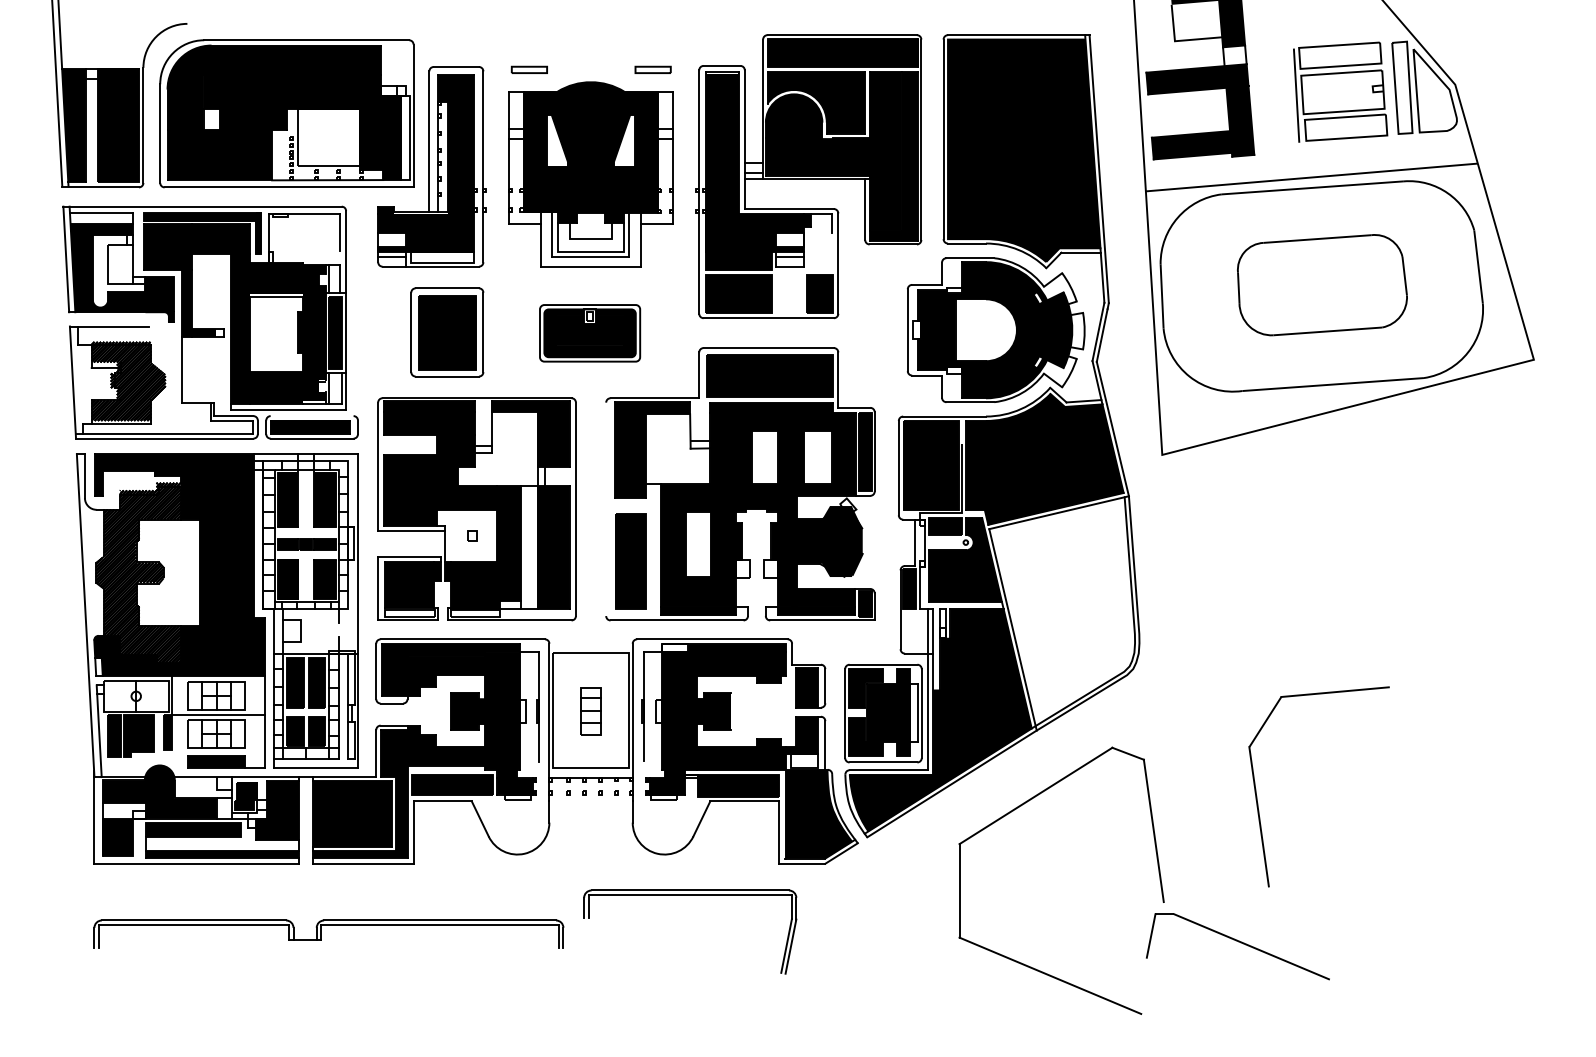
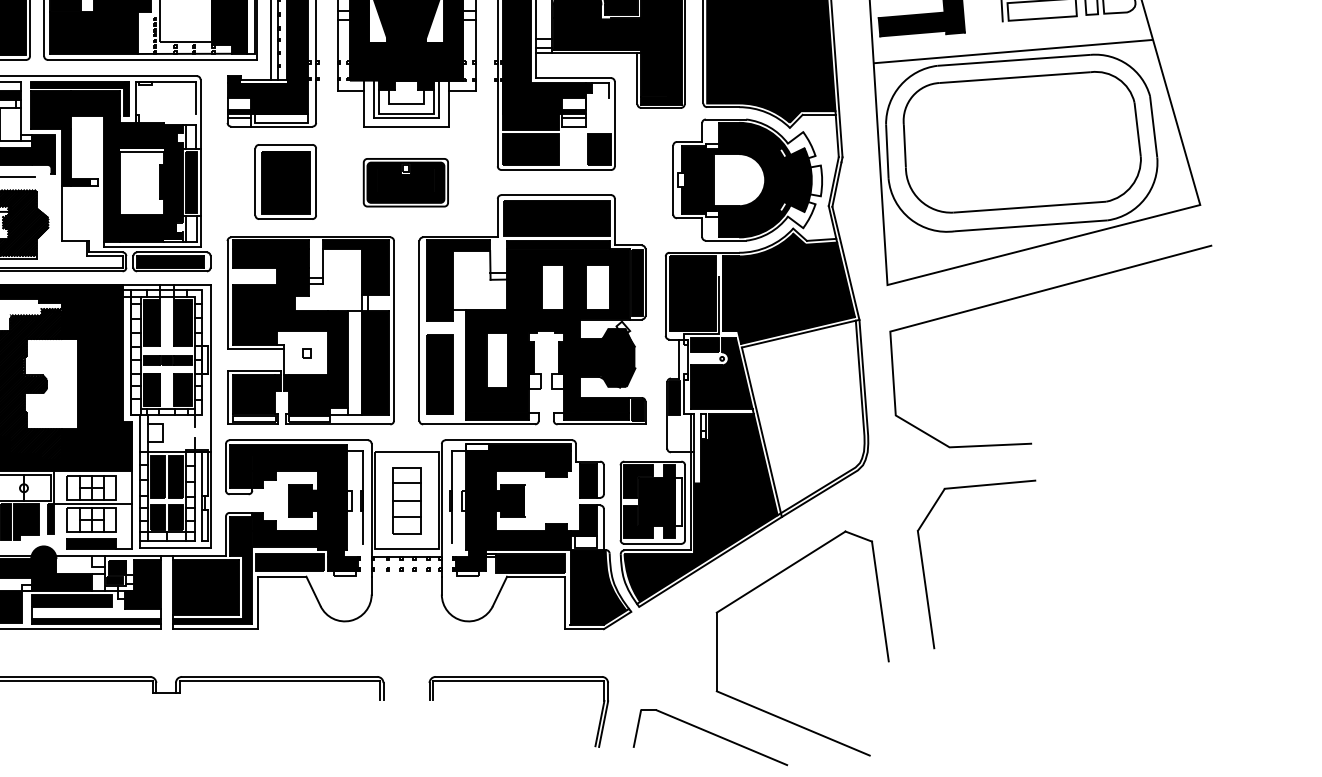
part: (1322, 284) -> (1022, 141), size x1.67
line: (311, 416) -> (171, 252), added
line: (1341, 464) -> (1038, 293), added
line: (606, 509) -> (419, 331), added
part: (590, 710) -> (406, 500), size x1.67
part: (1257, 796) -> (924, 572), moved
part: (690, 895) -> (519, 681), moved
part: (1237, 946) -> (710, 737), moved

